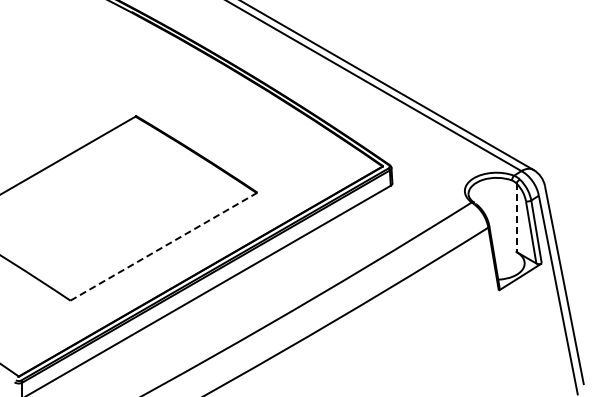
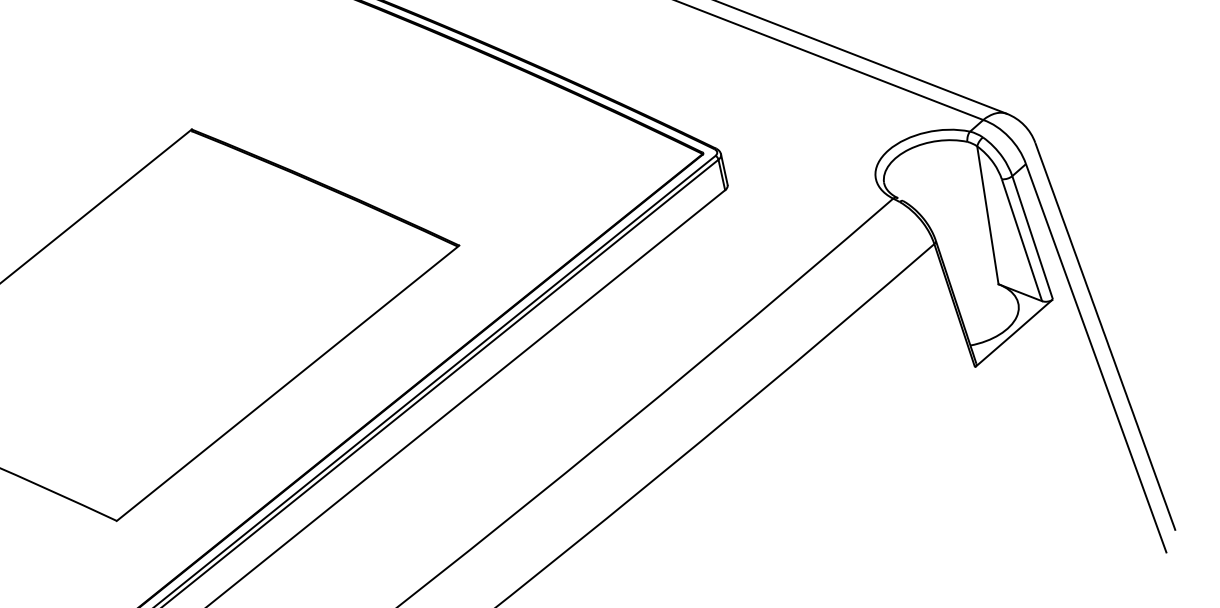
line: (516, 218) -> (988, 216), dashed -> solid
line: (164, 246) -> (289, 382), dashed -> solid

